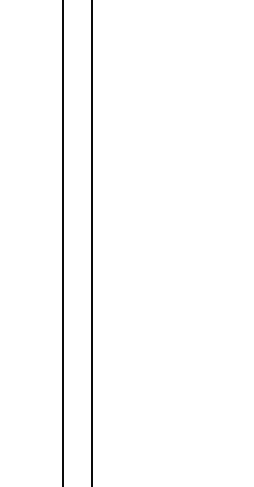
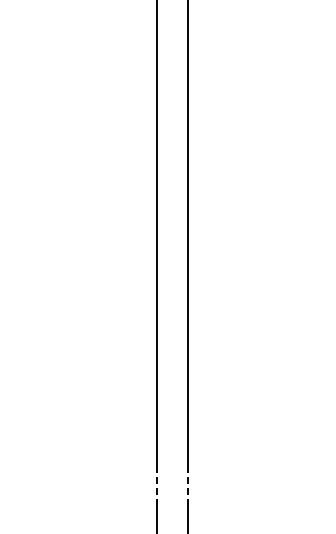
line: (63, 434) -> (156, 485), solid -> dashed
line: (91, 434) -> (187, 485), solid -> dashed

